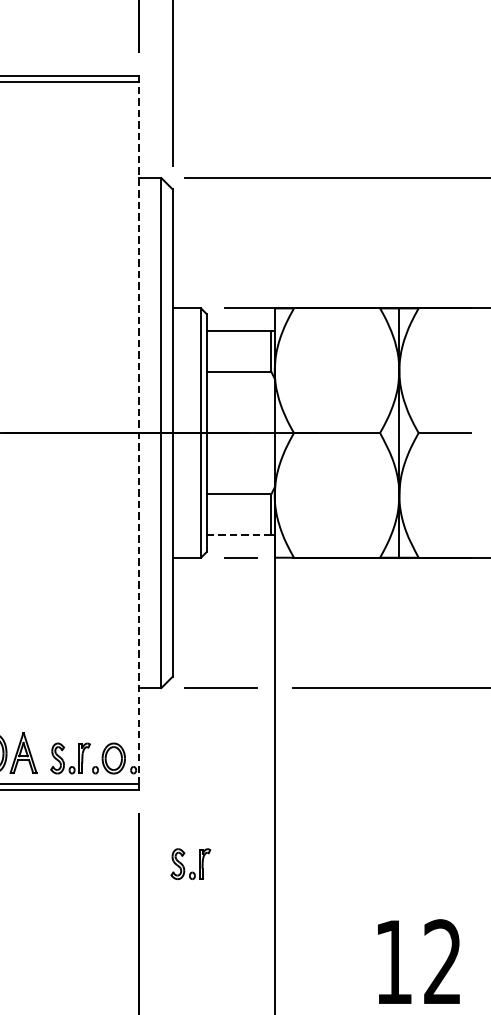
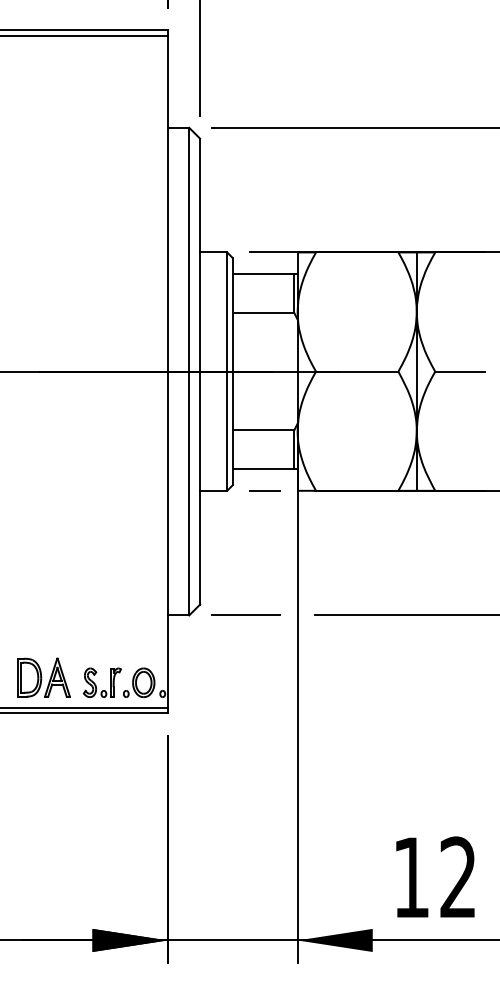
line: (138, 432) -> (167, 371), dashed -> solid
line: (239, 535) -> (263, 469), dashed -> solid
part: (189, 863) -> (216, 783), removed

